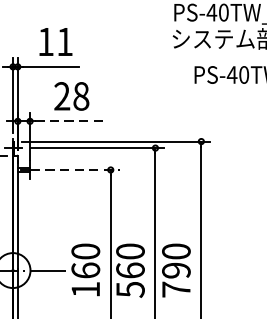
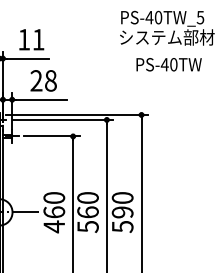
line: (68, 121) -> (41, 99), dashed -> solid
line: (82, 170) -> (51, 136), dashed -> solid
text: (84, 289) -> (53, 226), 160 -> 460
text: (176, 289) -> (122, 226), 790 -> 590

